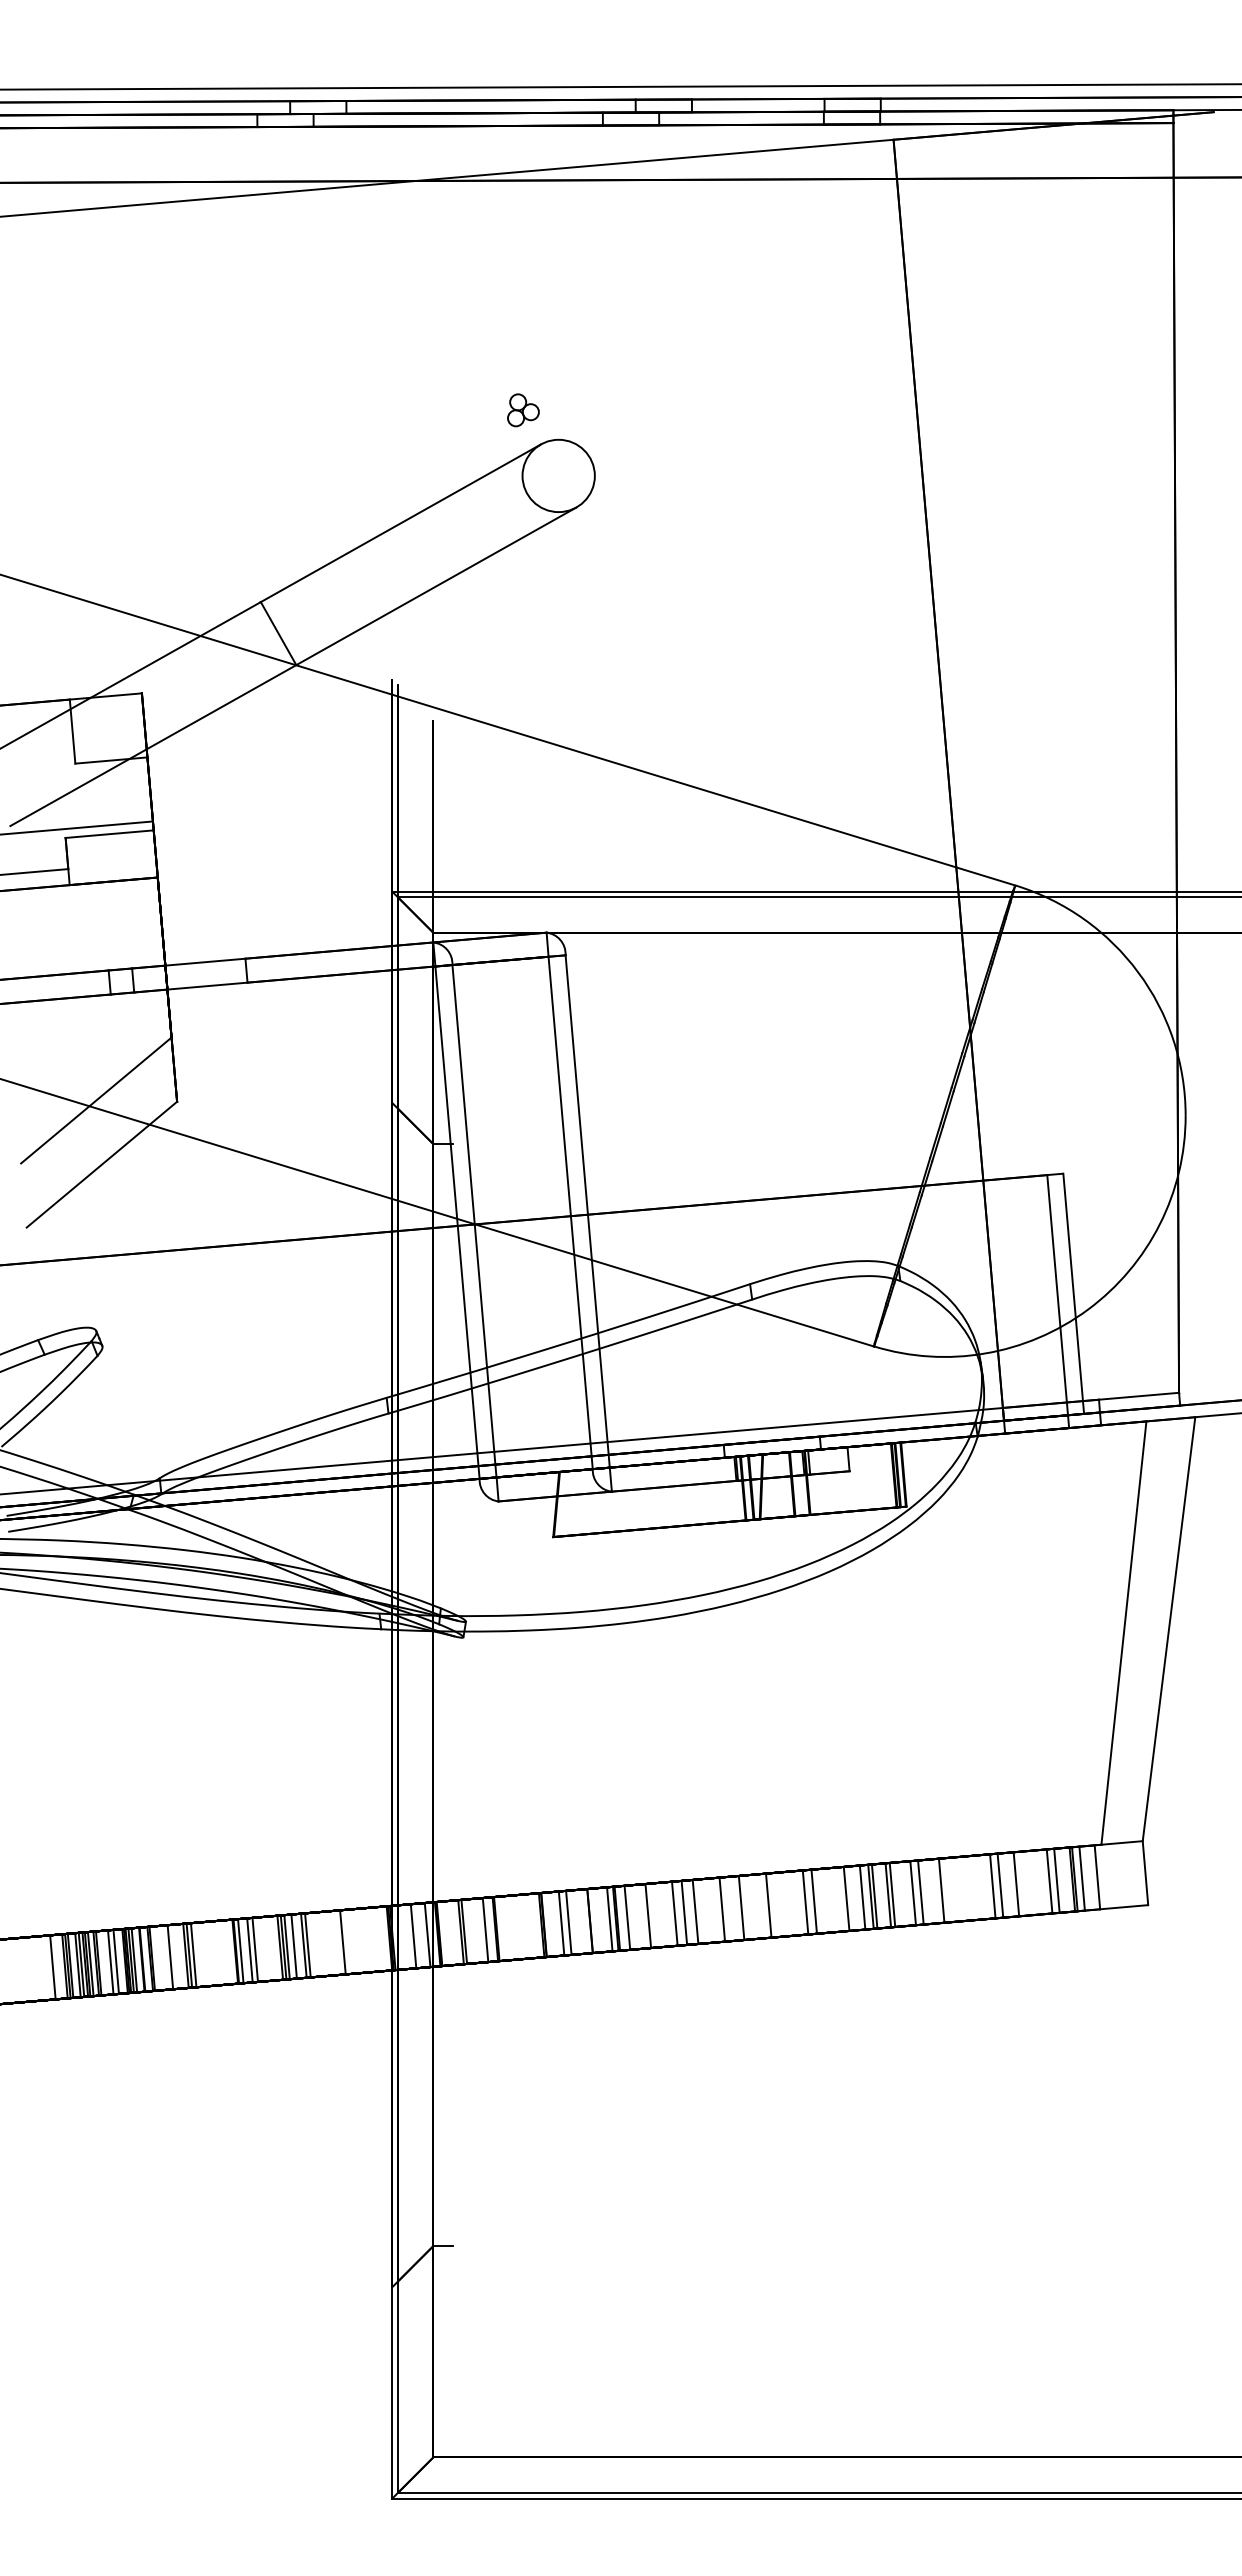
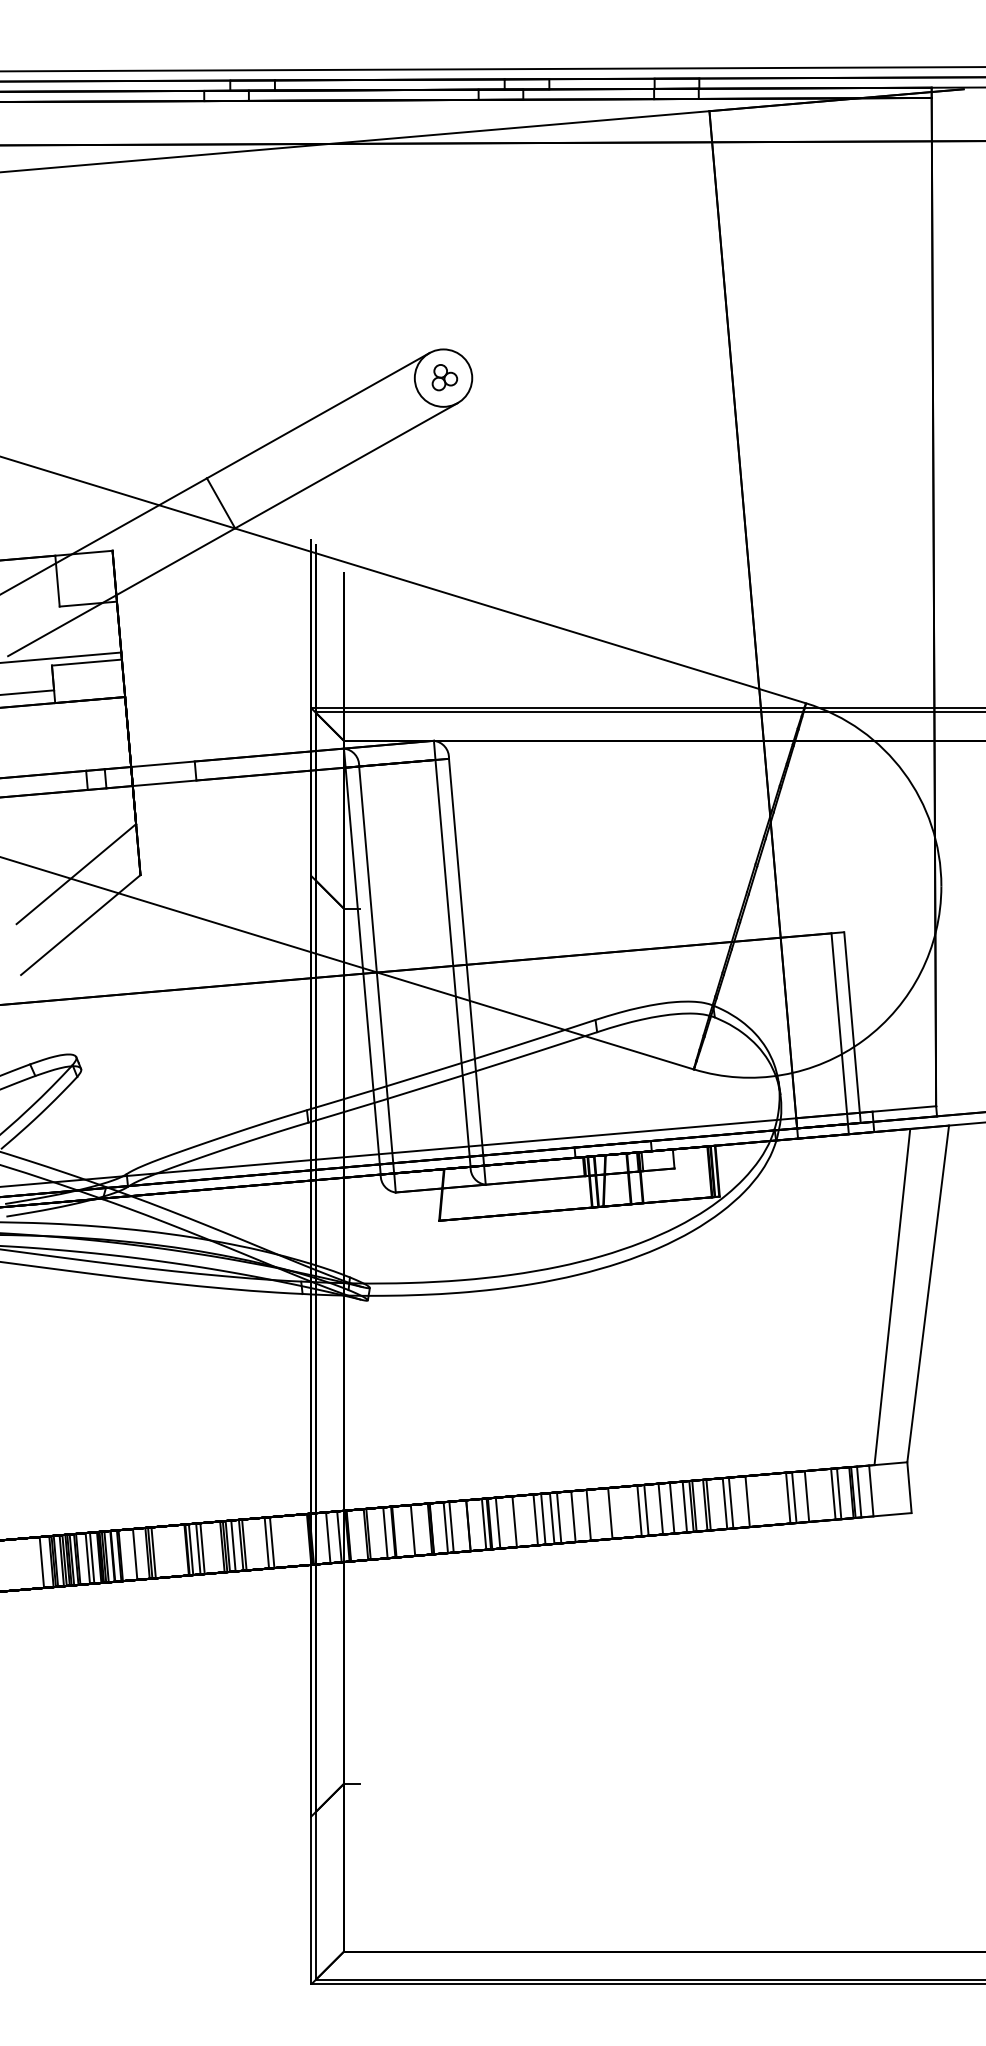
part: (523, 410) -> (444, 377), moved
line: (832, 1900) -> (660, 1509), added
line: (704, 1911) -> (559, 1518), added
line: (520, 1927) -> (413, 1530), added
line: (335, 1942) -> (266, 1542), added

